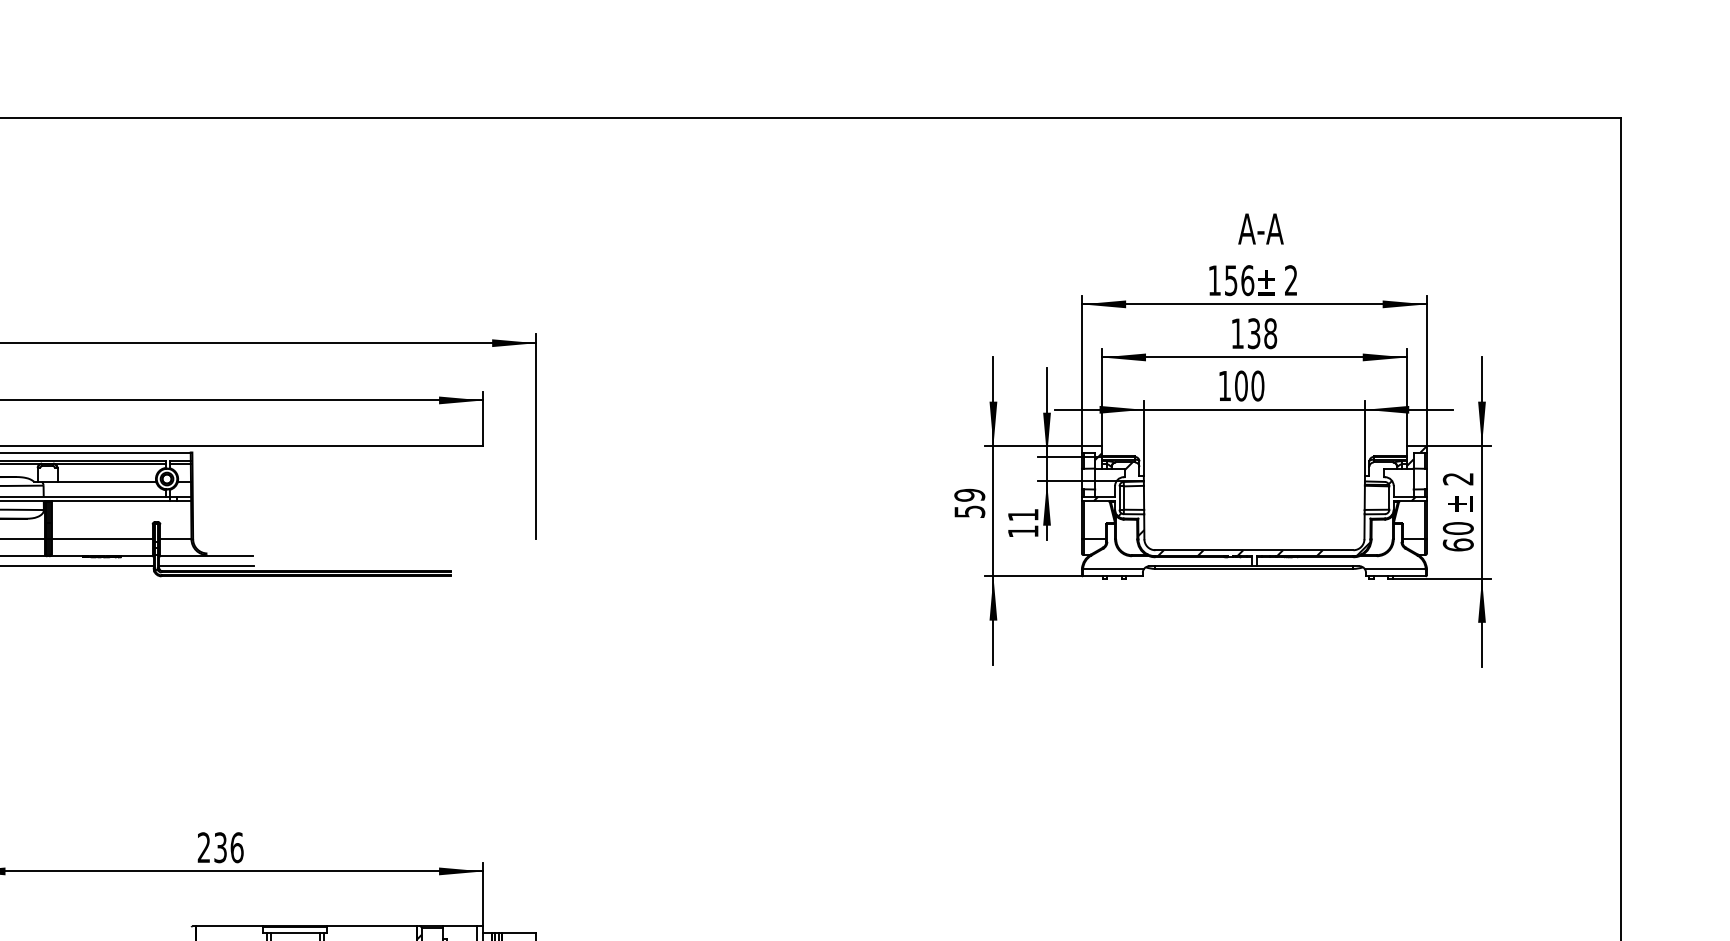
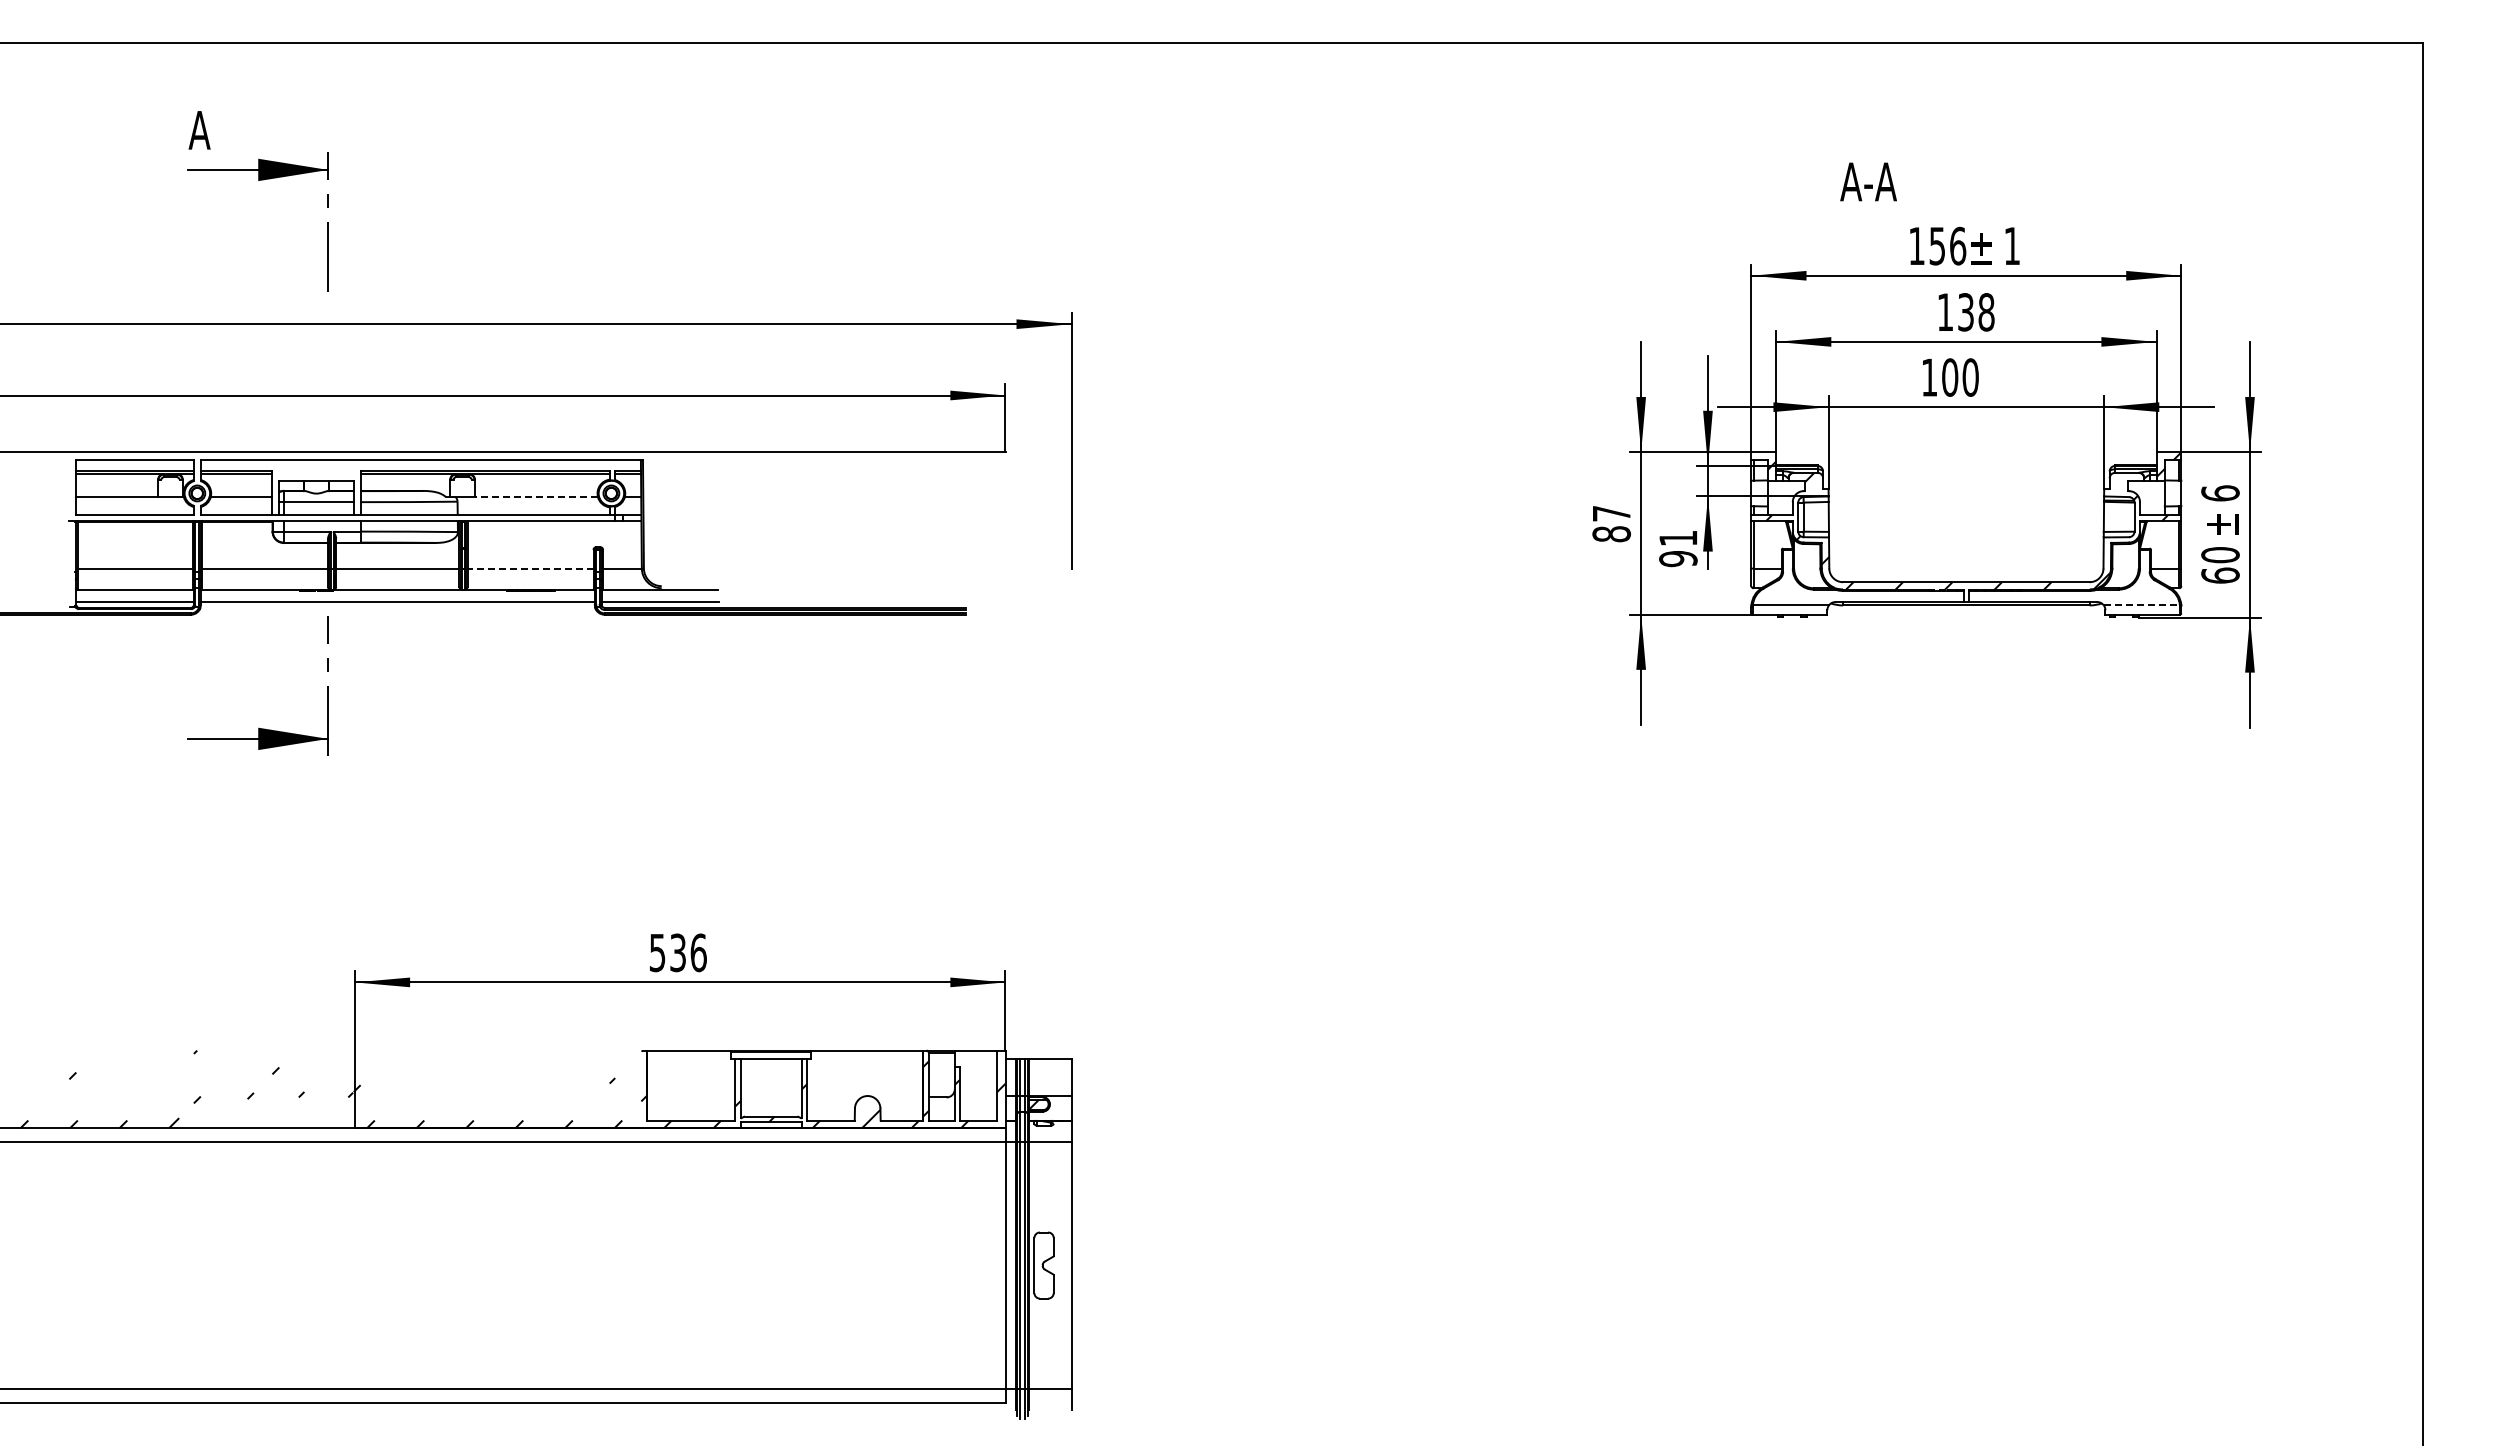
text: (1260, 228) -> (1868, 181), moved
text: (1290, 280) -> (2011, 245), 2 -> 1
text: (1458, 479) -> (2220, 493), 2 -> 6
line: (106, 481) -> (535, 496), solid -> dashed
text: (969, 503) -> (1611, 523), 59 -> 87
text: (1023, 532) -> (1678, 559), 11 -> 91
line: (102, 539) -> (530, 568), solid -> dashed
line: (1395, 568) -> (2142, 605), solid -> dashed
text: (204, 847) -> (657, 952), 236 -> 536

